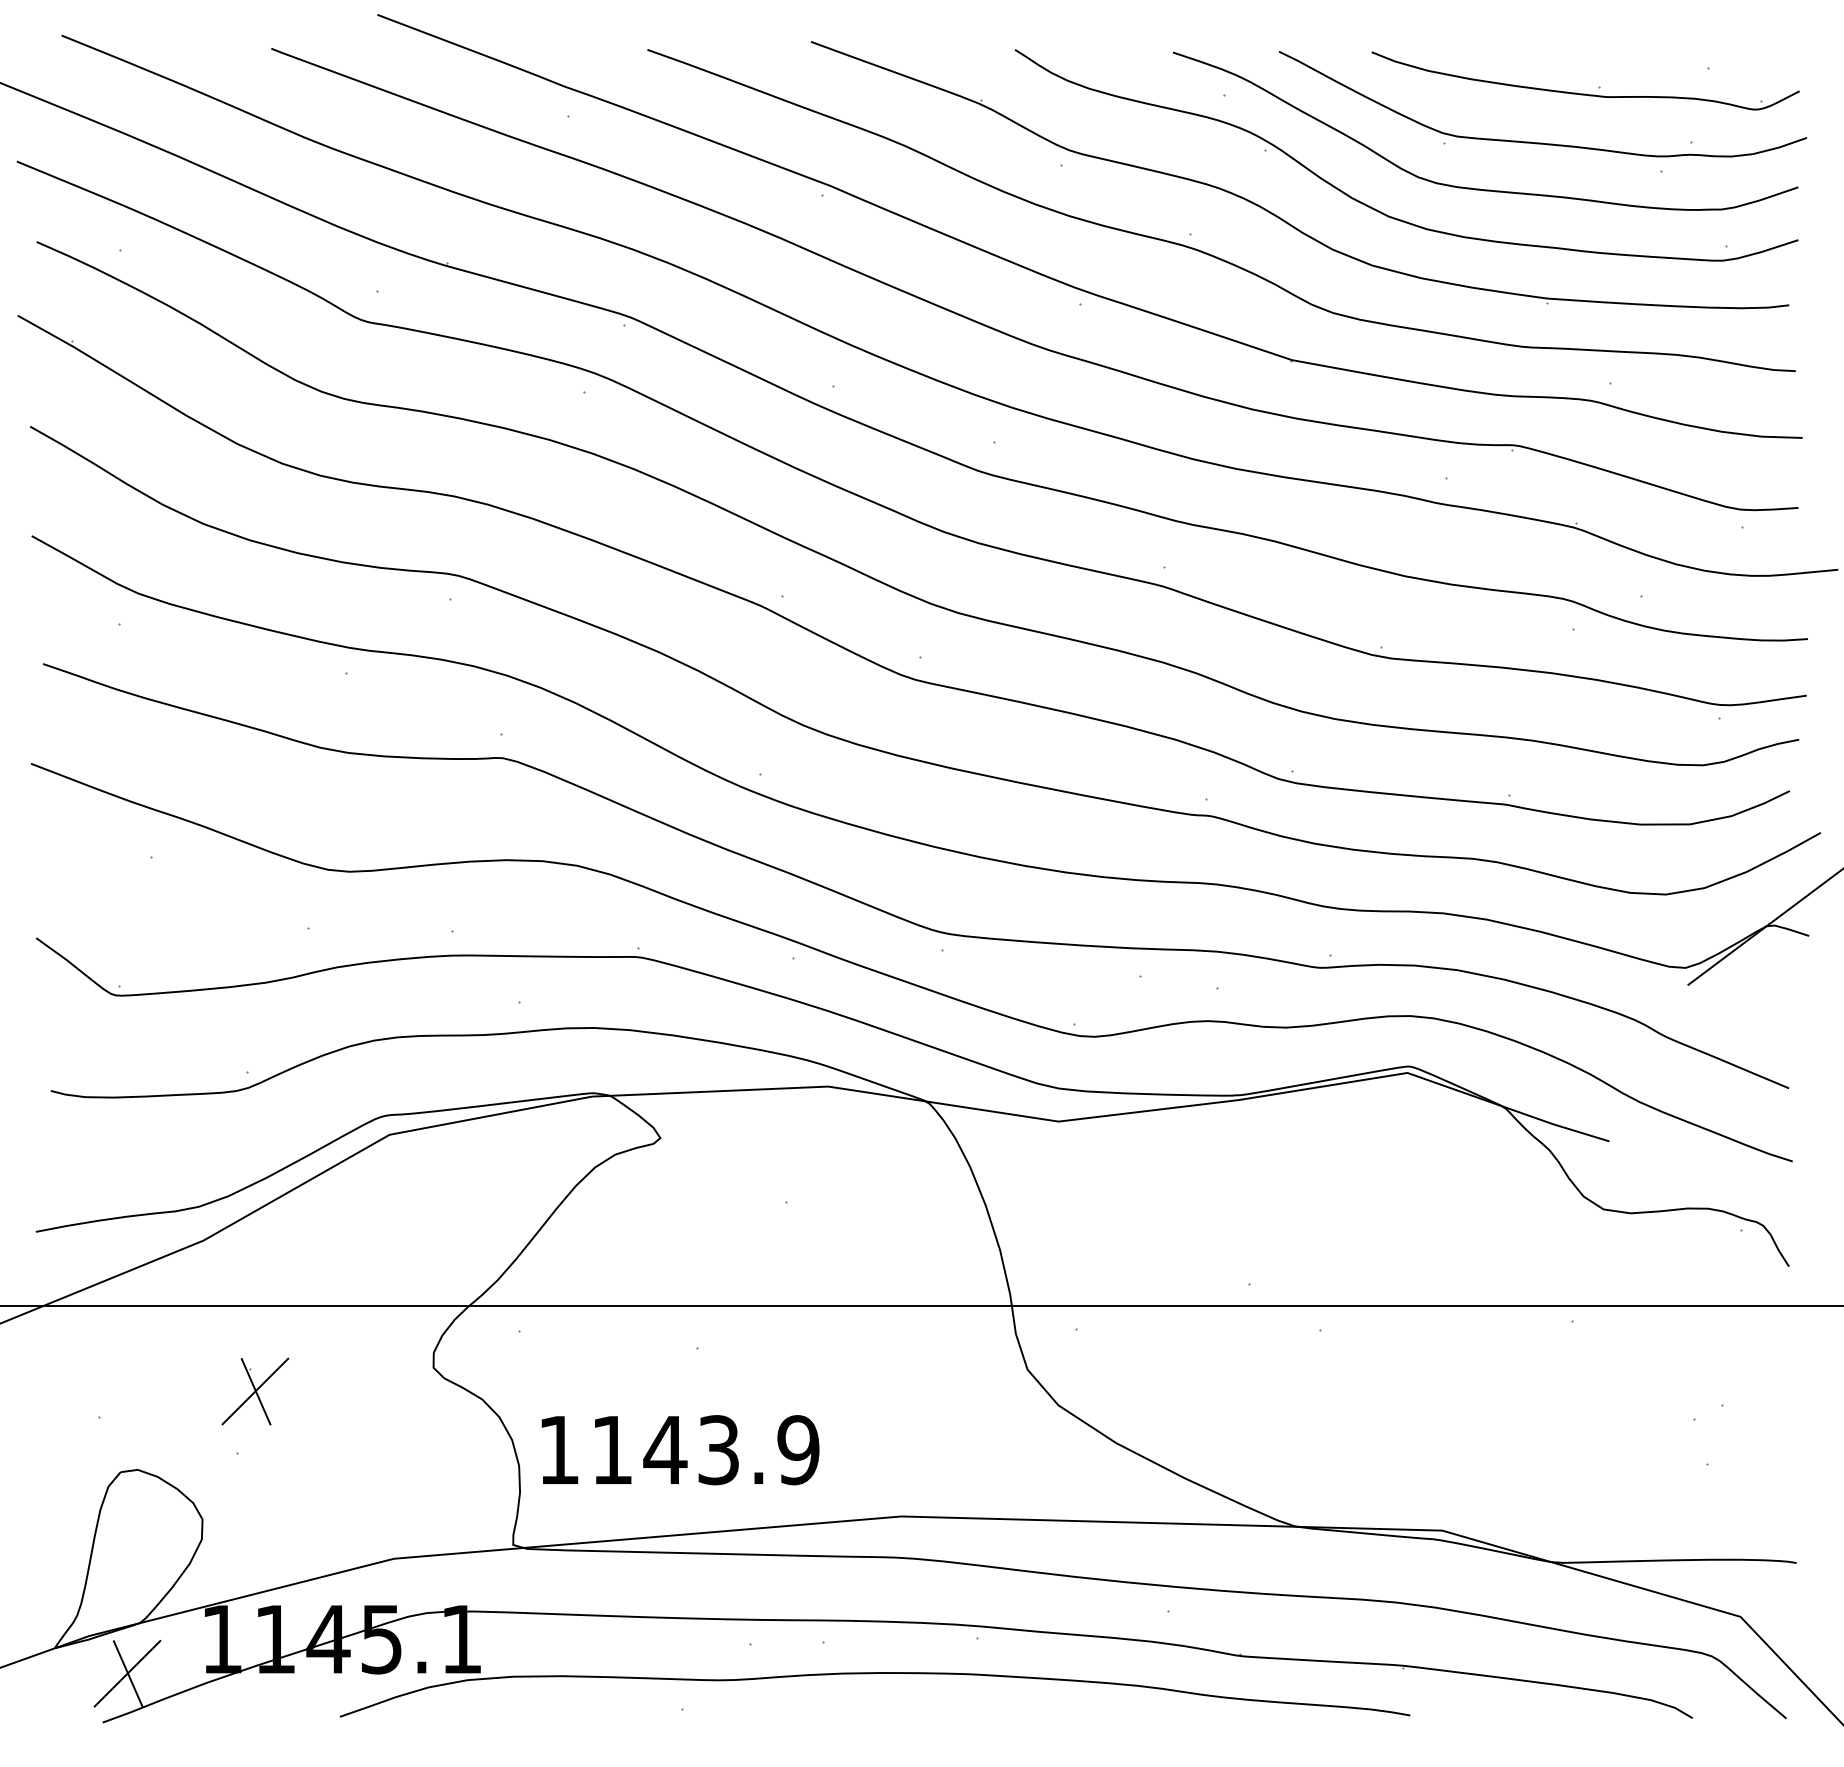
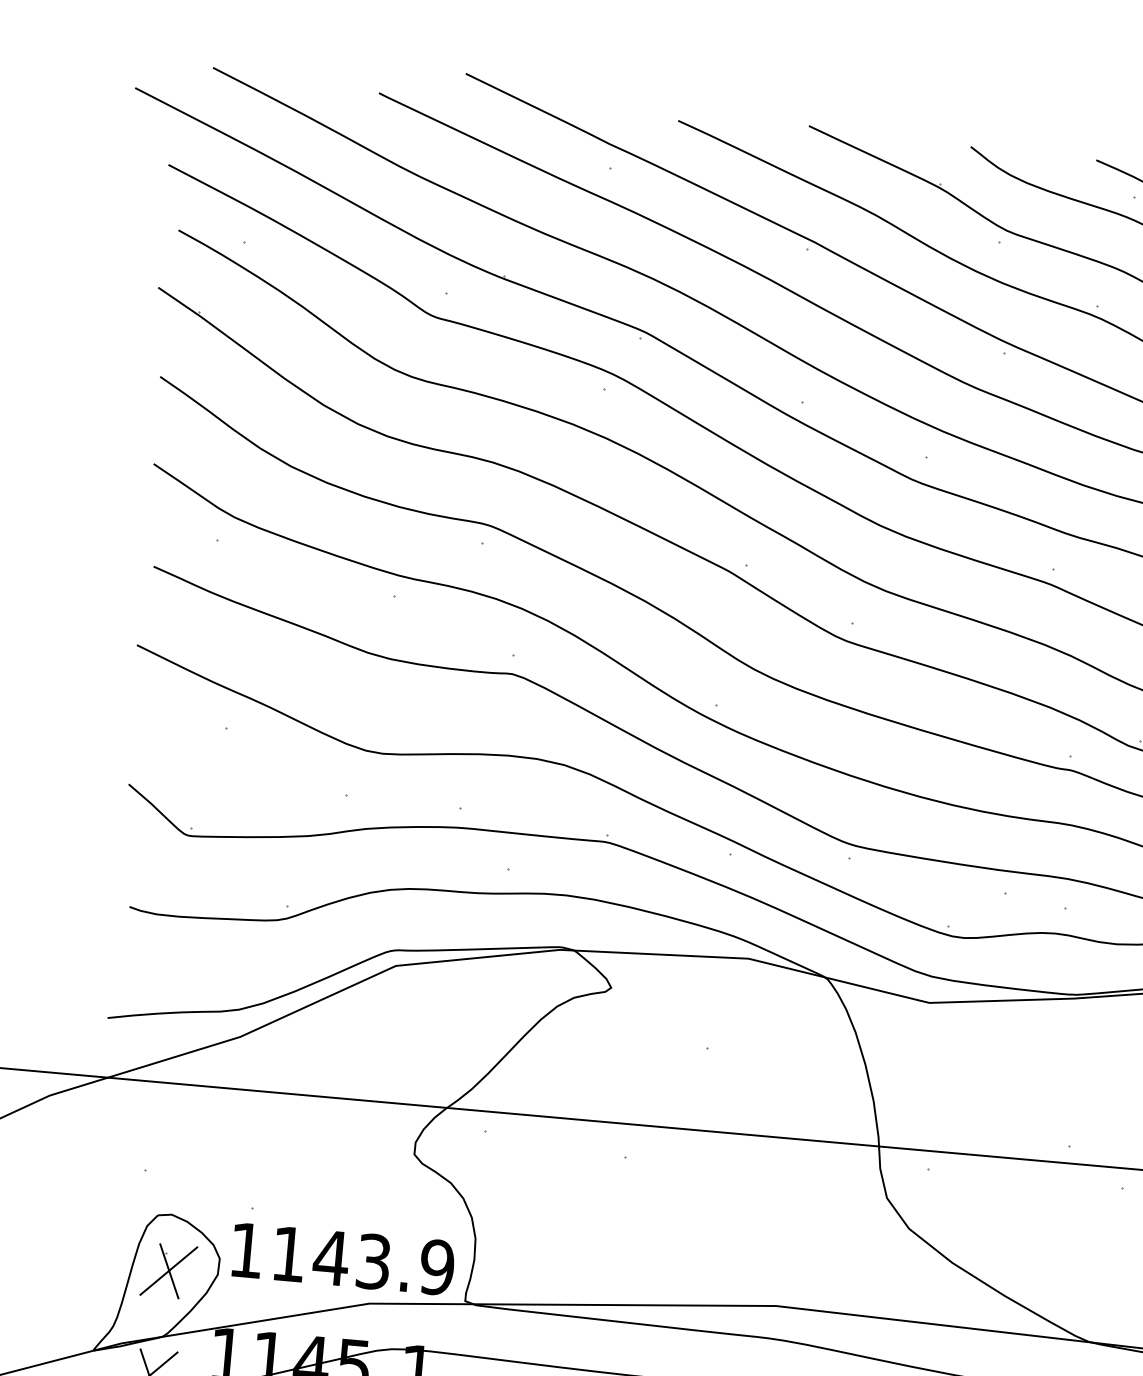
part: (255, 1391) -> (168, 1271), moved
text: (680, 1450) -> (343, 1259), moved

